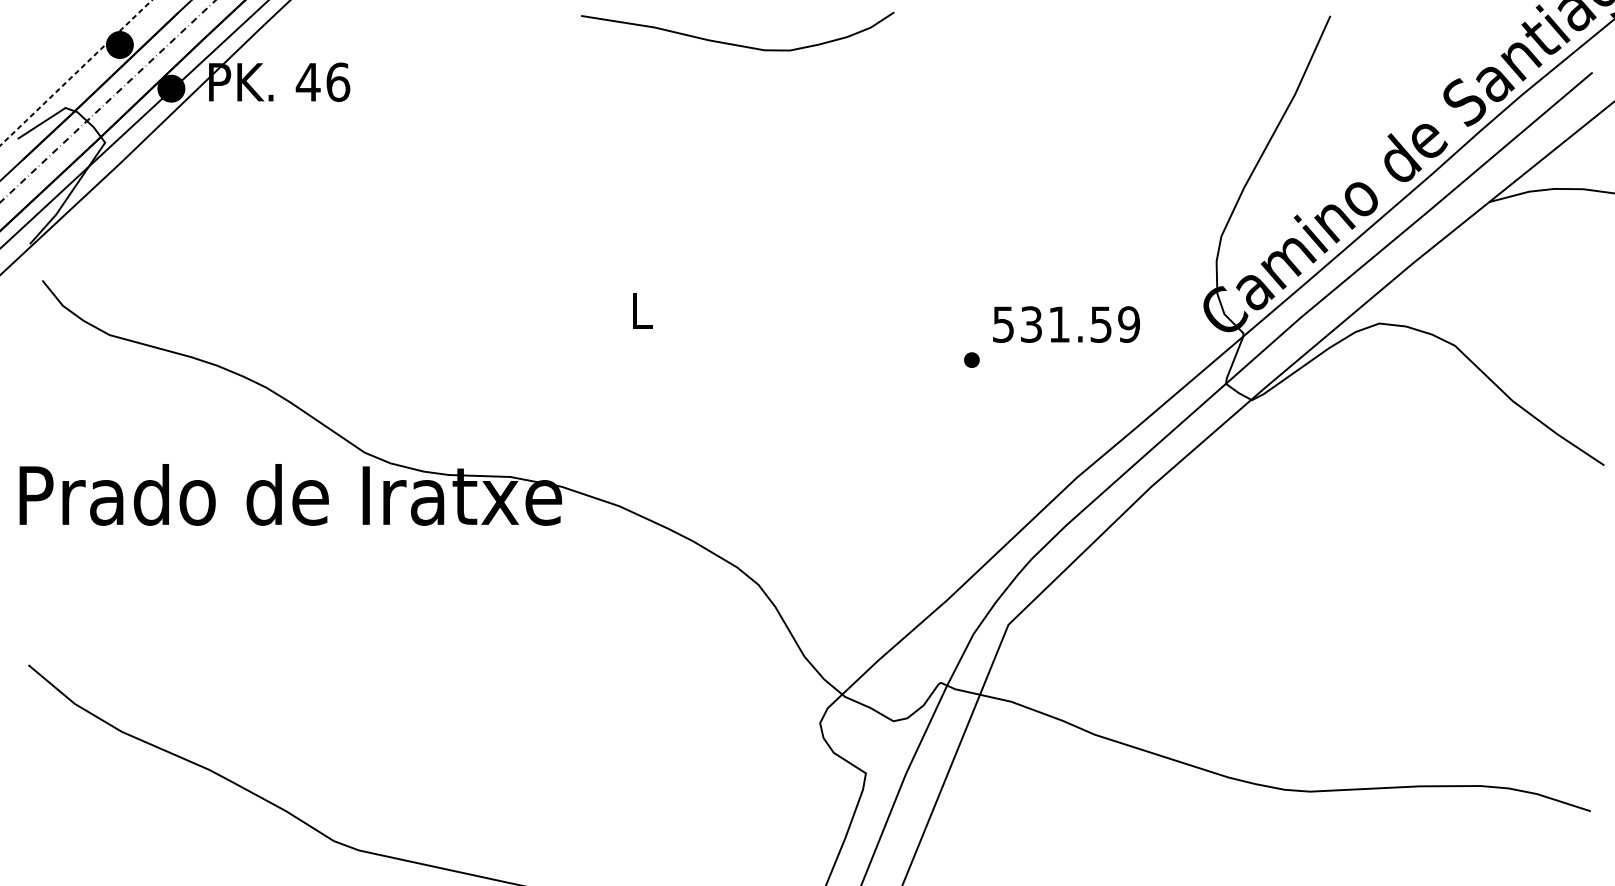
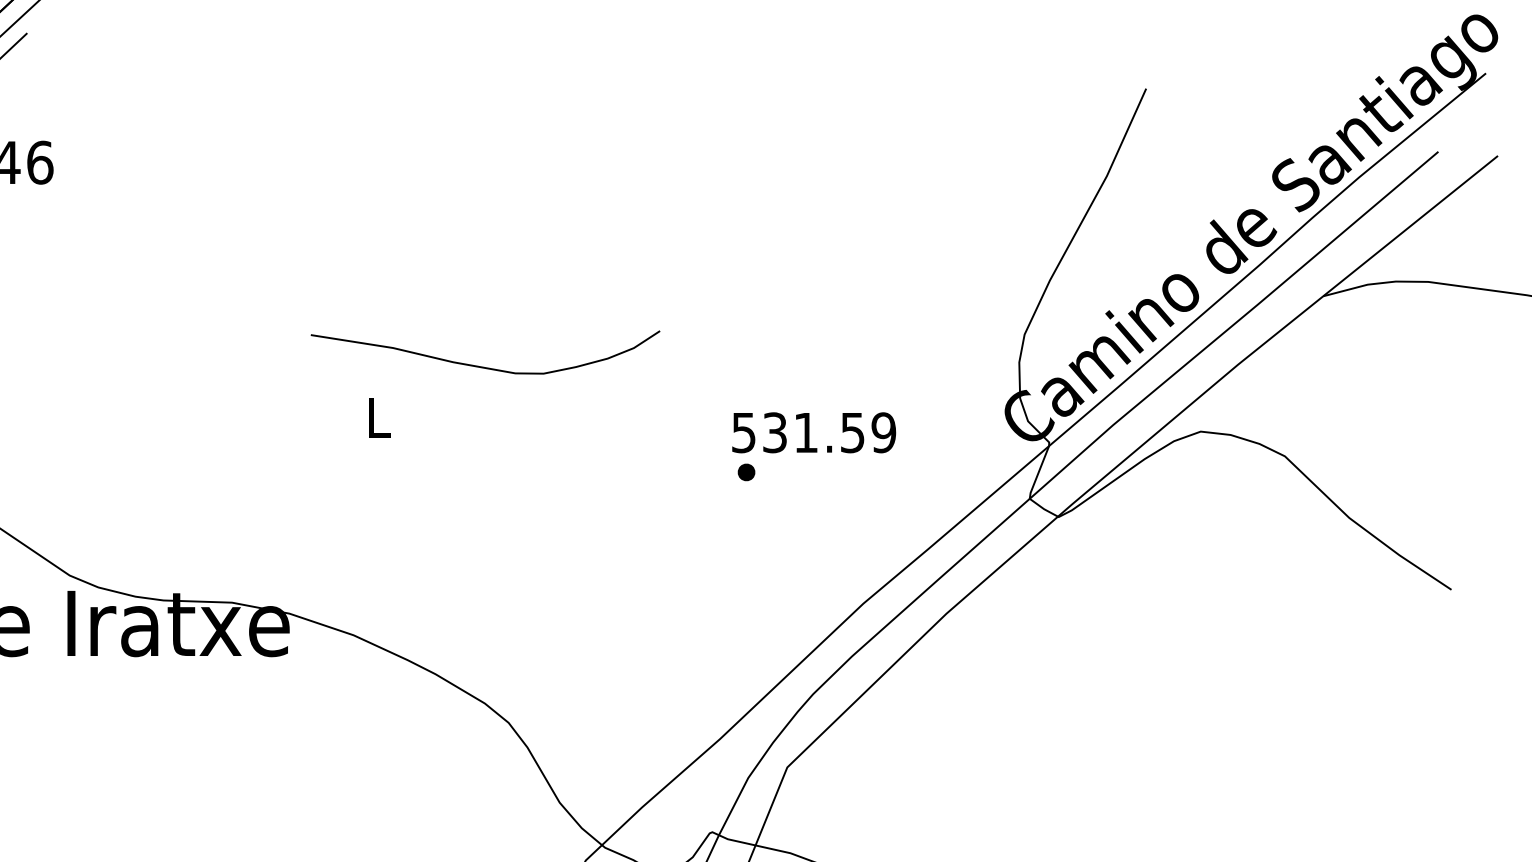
curve: (733, 43) -> (480, 365), moved
text: (1066, 324) -> (814, 432), moved

